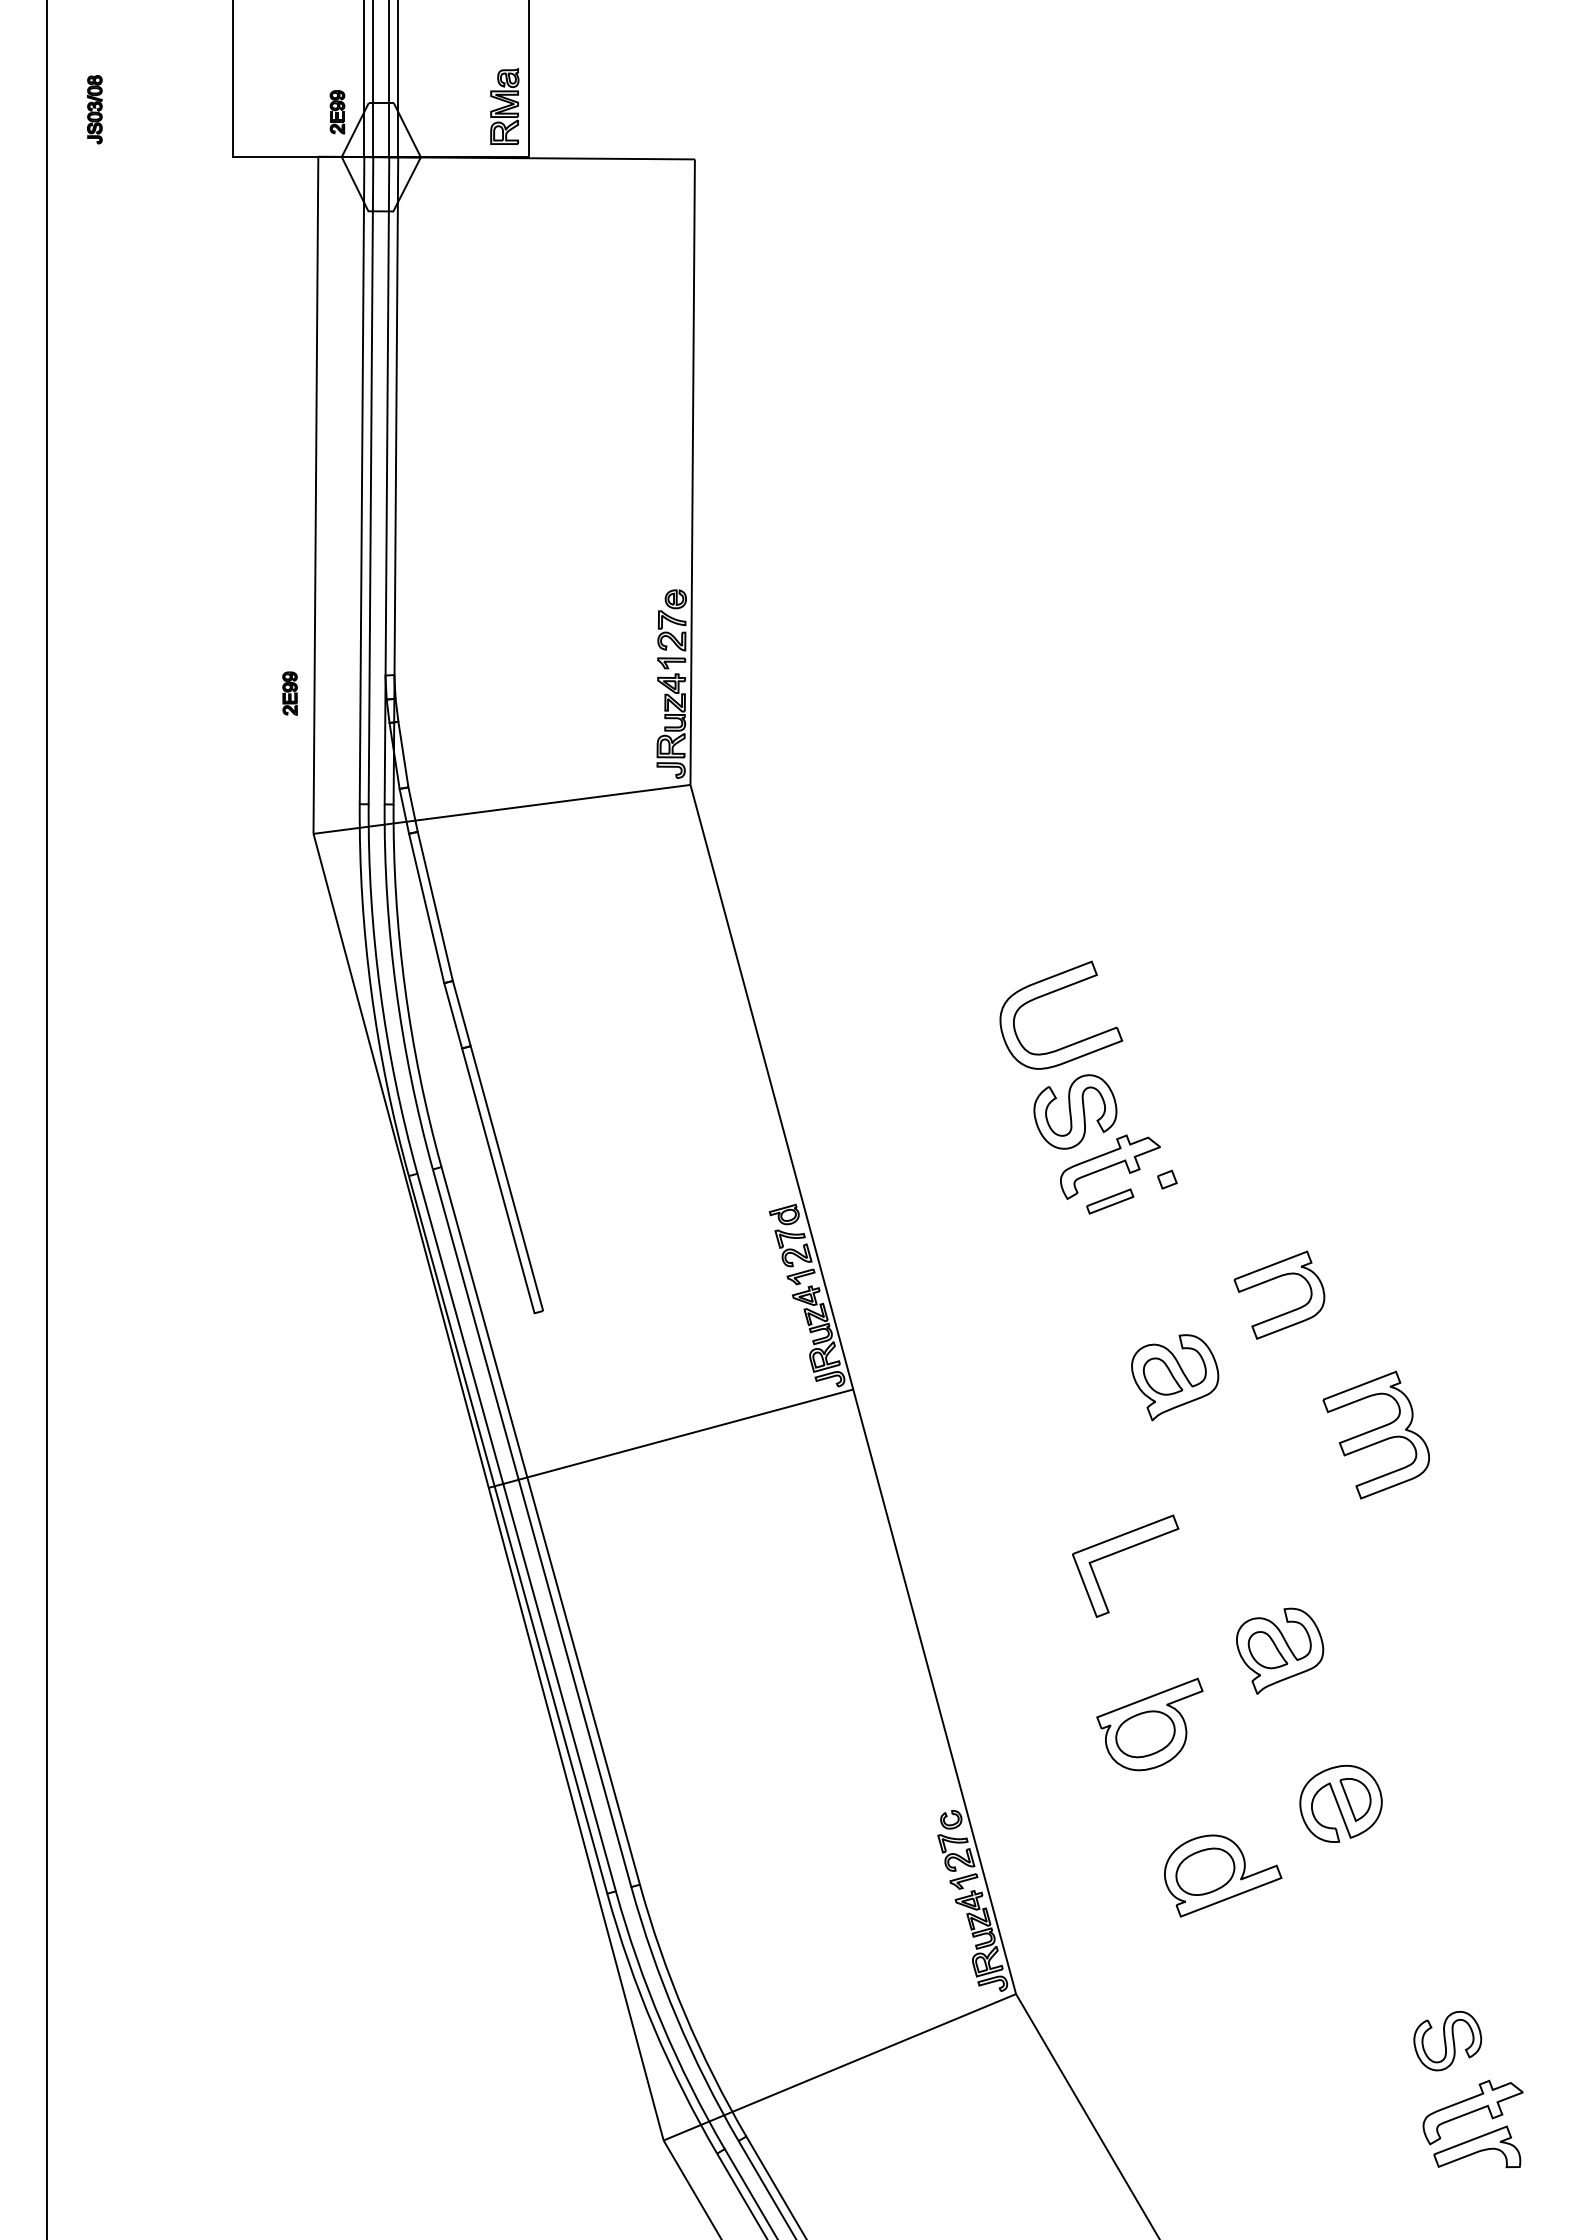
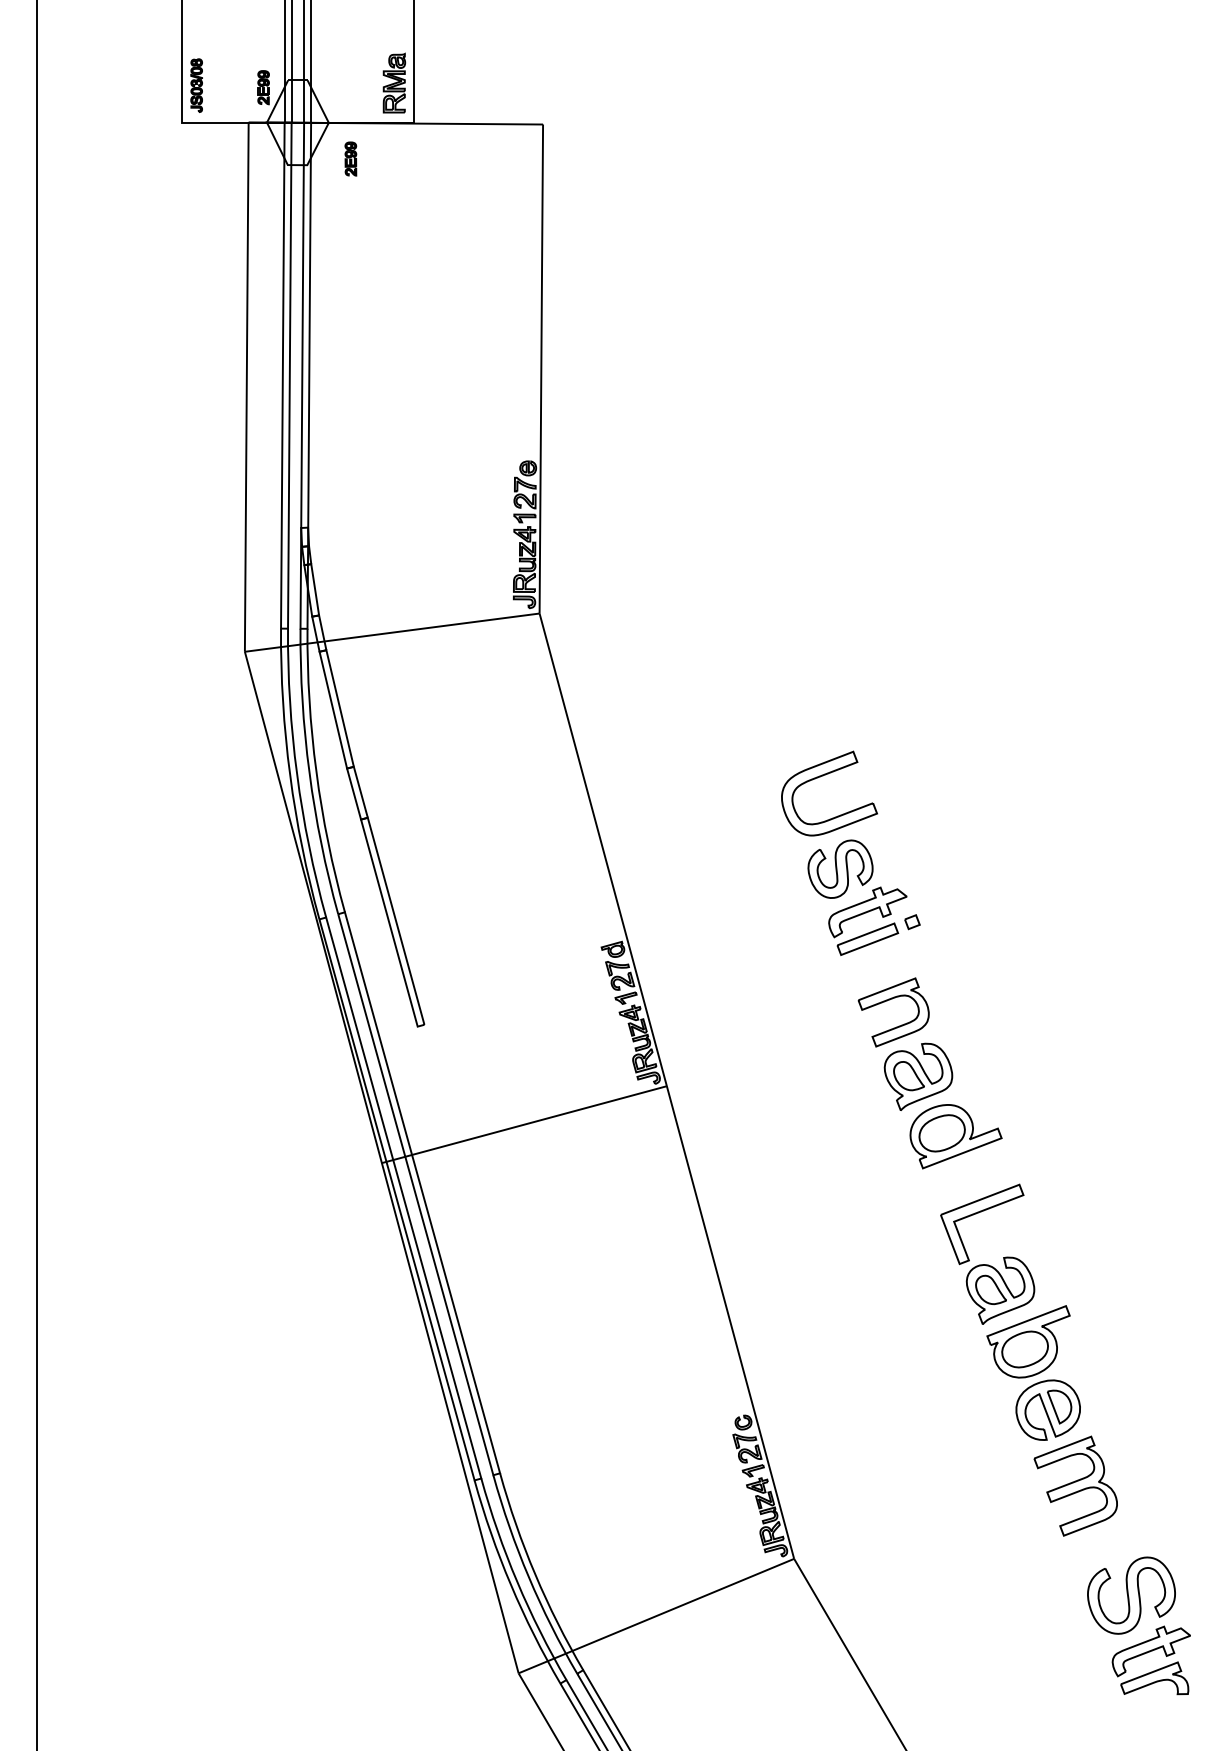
part: (94, 109) -> (196, 85), moved
part: (289, 693) -> (350, 158), moved
part: (1109, 1201) -> (867, 939), size x1.67
part: (1272, 1280) -> (888, 1000), moved
part: (1375, 1434) -> (1075, 1485), moved
part: (1120, 1552) -> (978, 1213), moved
part: (1149, 1724) -> (1028, 1341), moved
part: (1223, 1875) -> (956, 1136), moved
part: (1447, 2040) -> (1131, 1595), size x1.67

